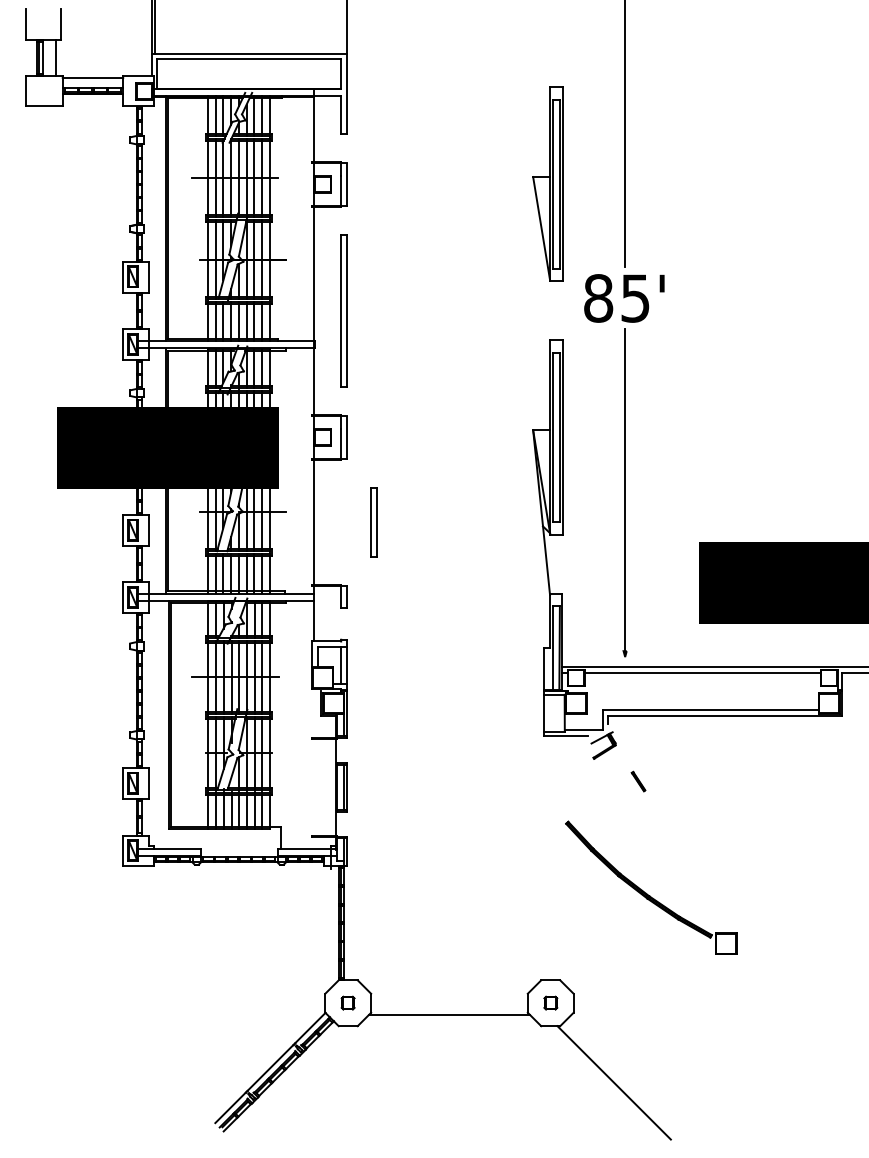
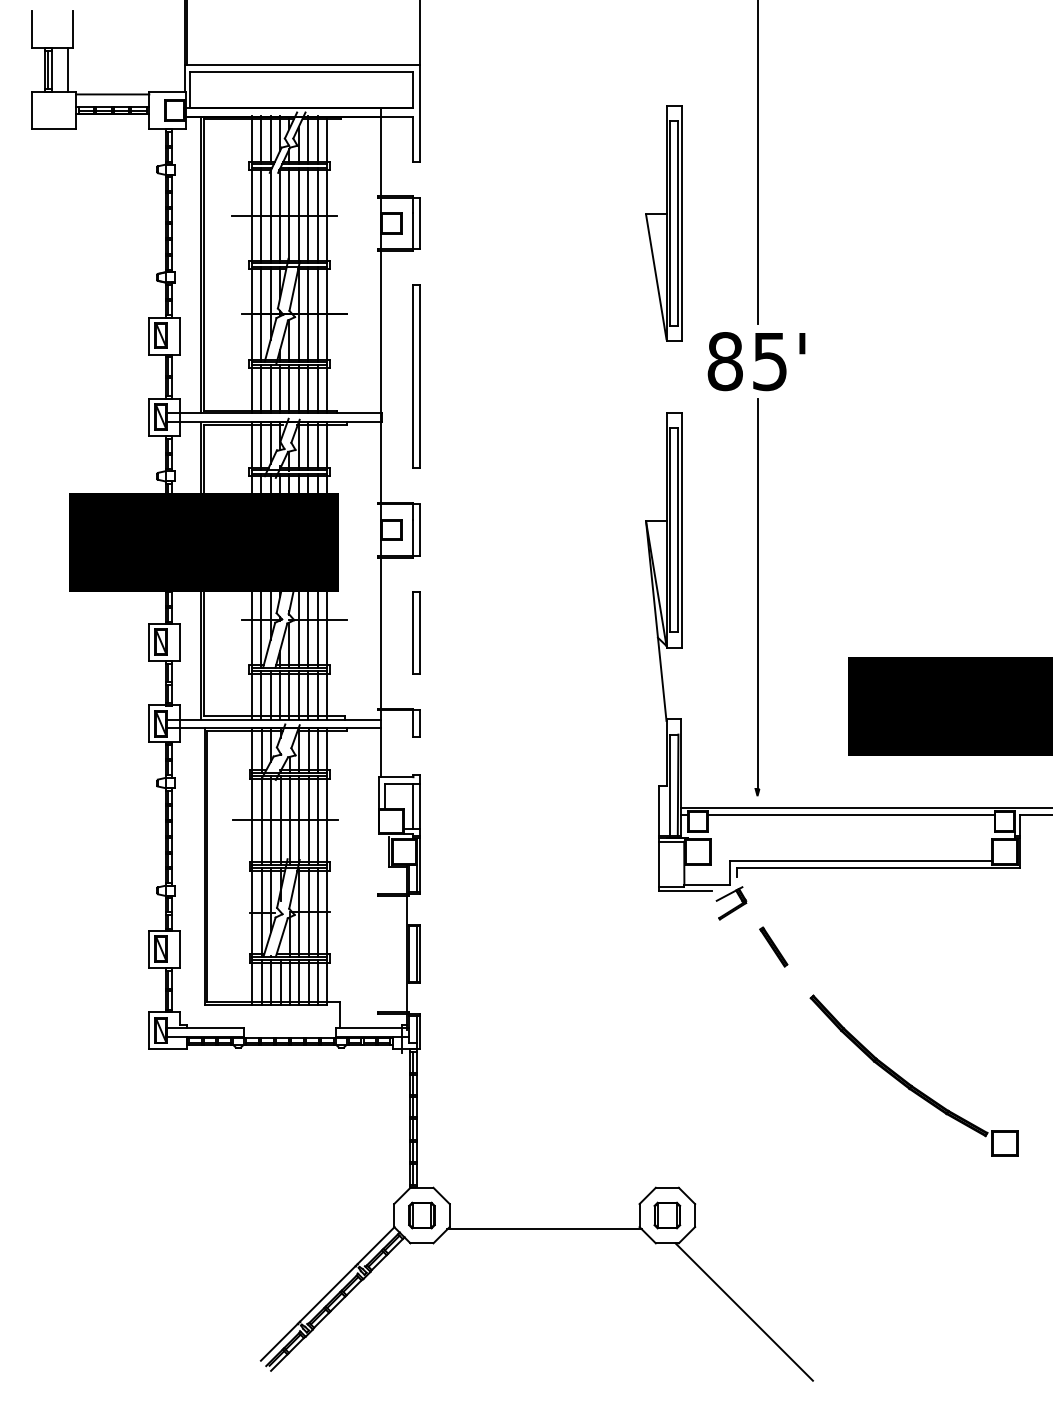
part: (373, 522) -> (416, 633), moved
part: (638, 781) -> (773, 946), size x1.67
part: (646, 892) -> (908, 1081), moved
part: (347, 1002) -> (421, 1214), size x1.67
part: (550, 1002) -> (667, 1214), size x1.67

